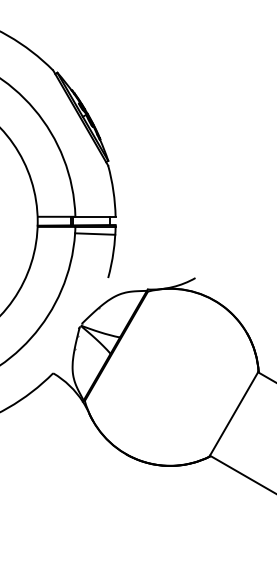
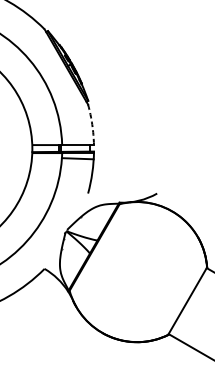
arc: (113, 190) -> (92, 124), solid -> dashed

